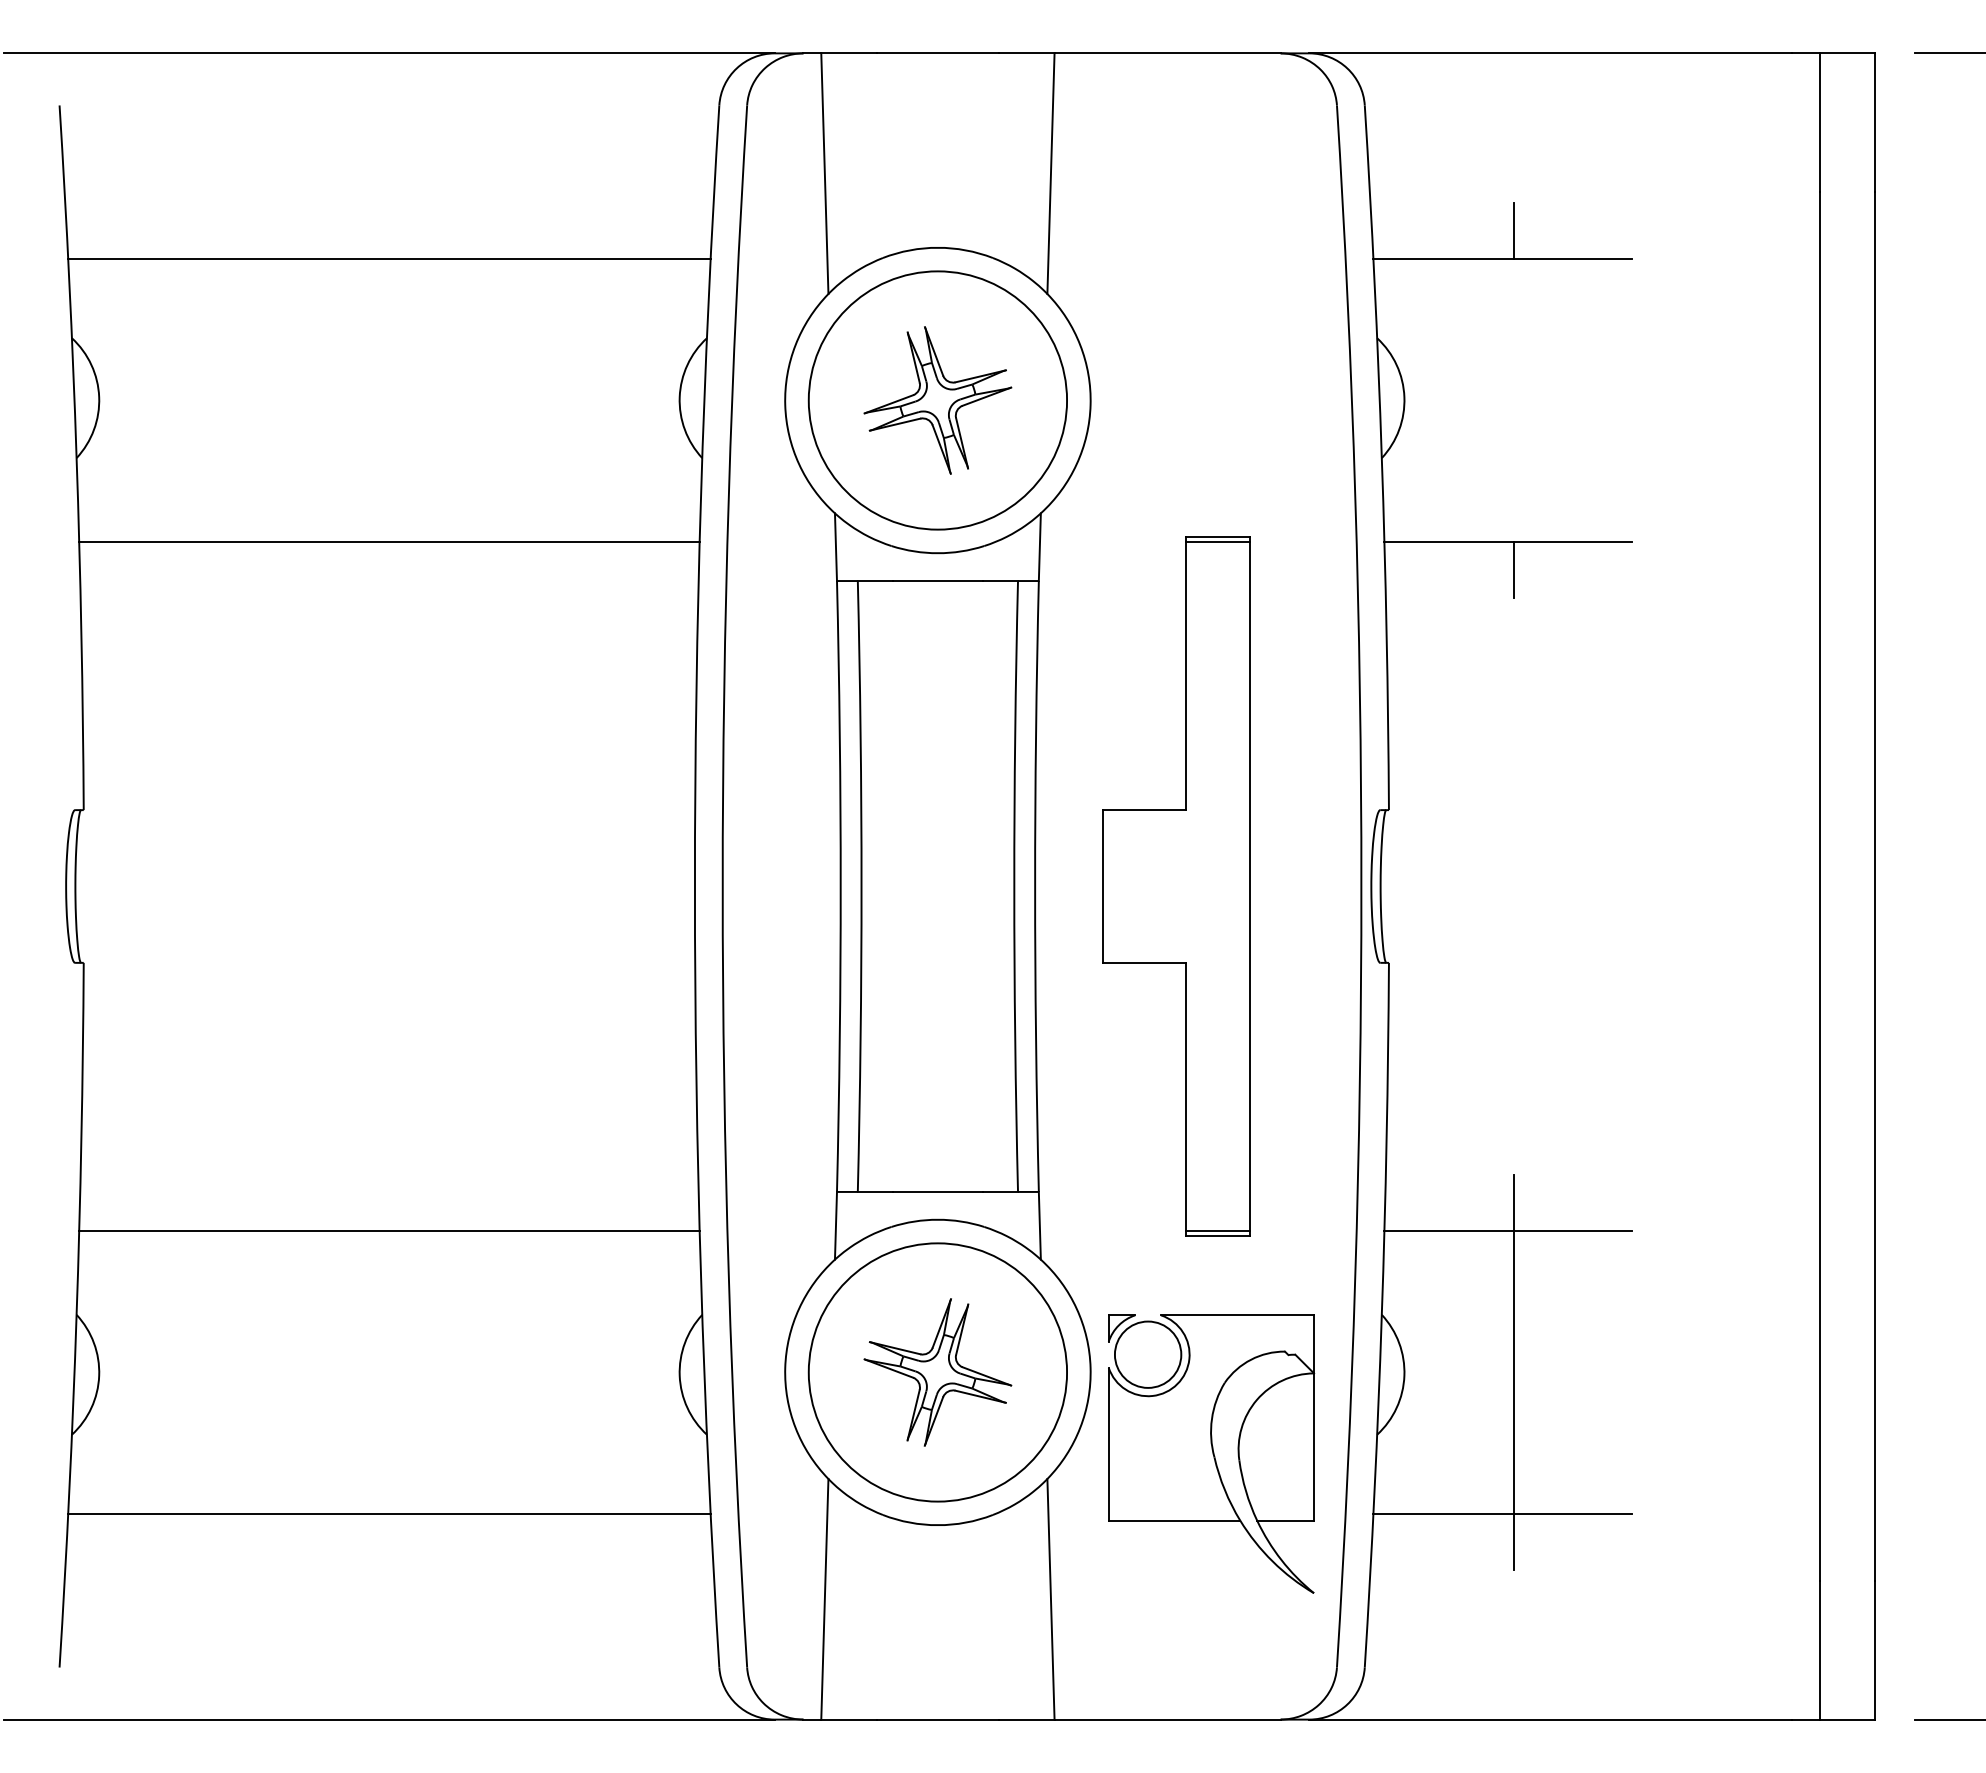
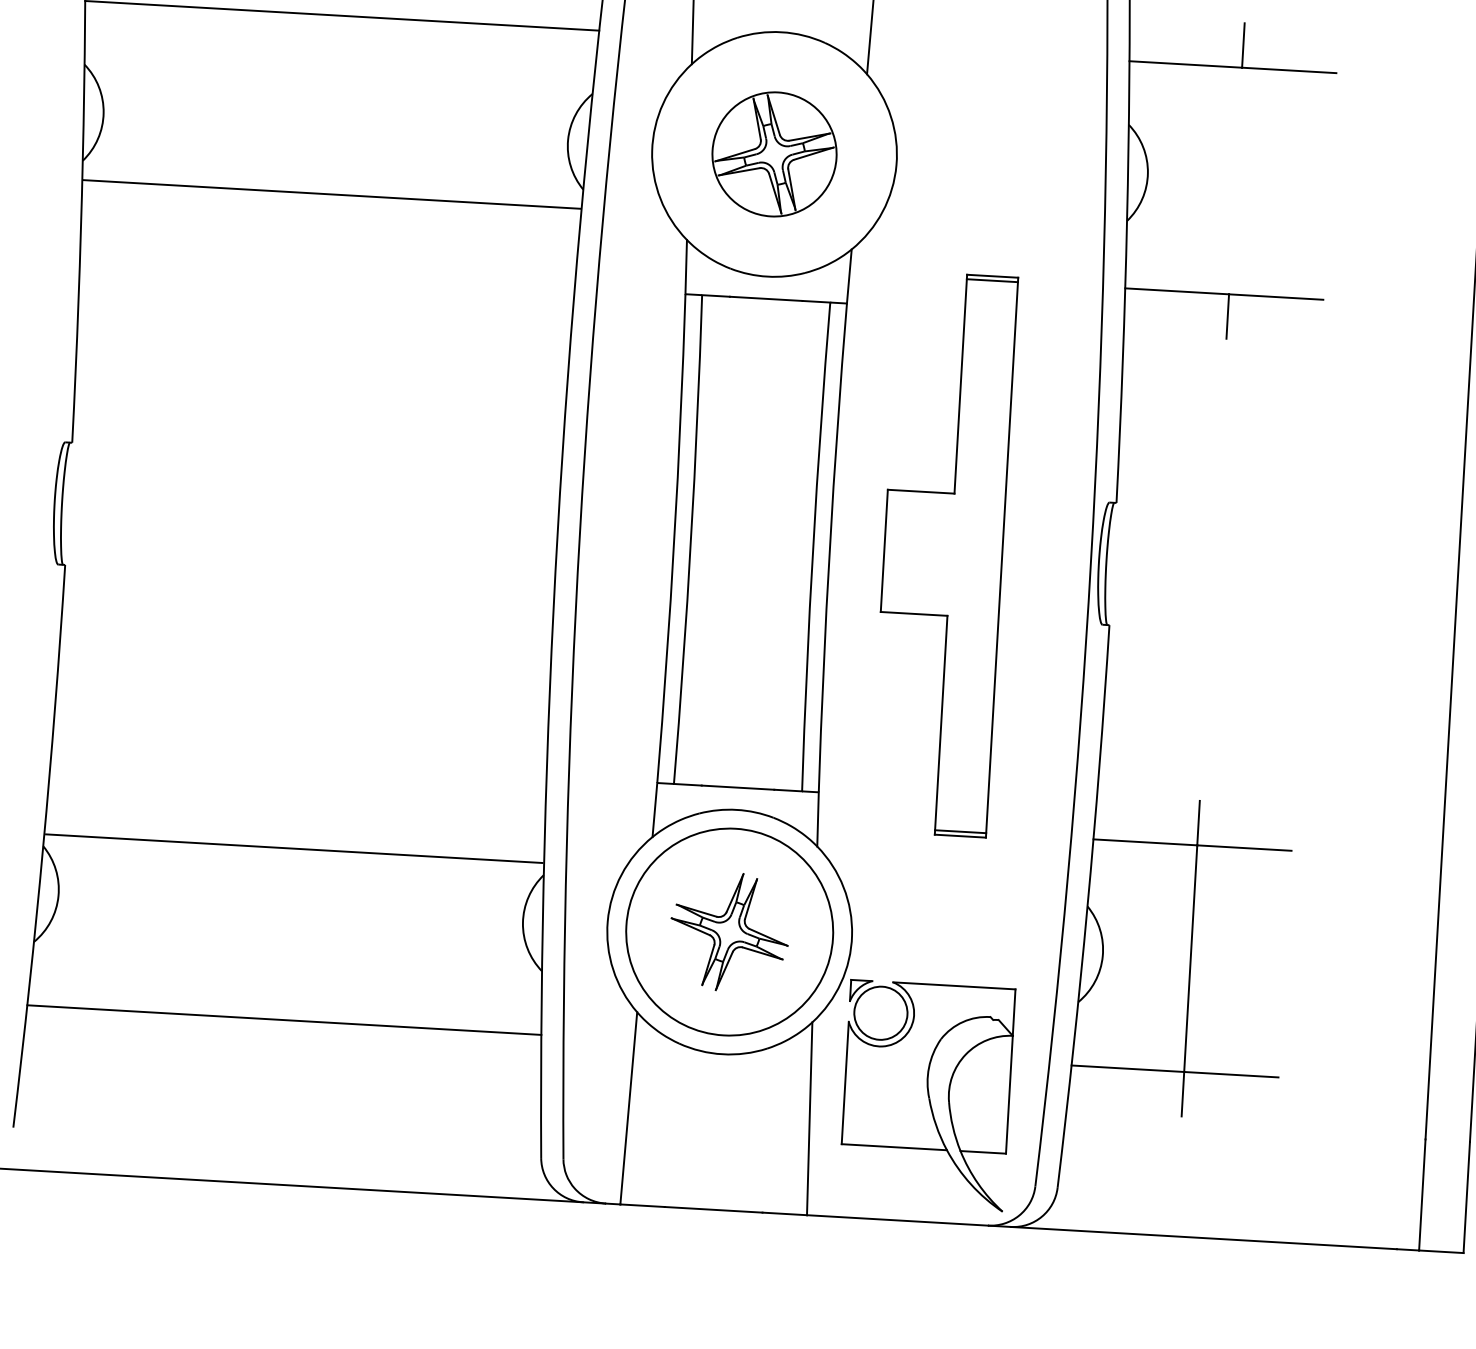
circle: (937, 400) -> (774, 154), size x0.6
line: (389, 542) -> (331, 194), moved
line: (389, 1230) -> (294, 848), moved
part: (1211, 1453) -> (927, 1095), moved

